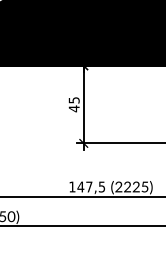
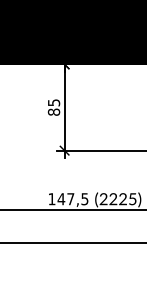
text: (73, 108) -> (53, 111), 45 -> 85

